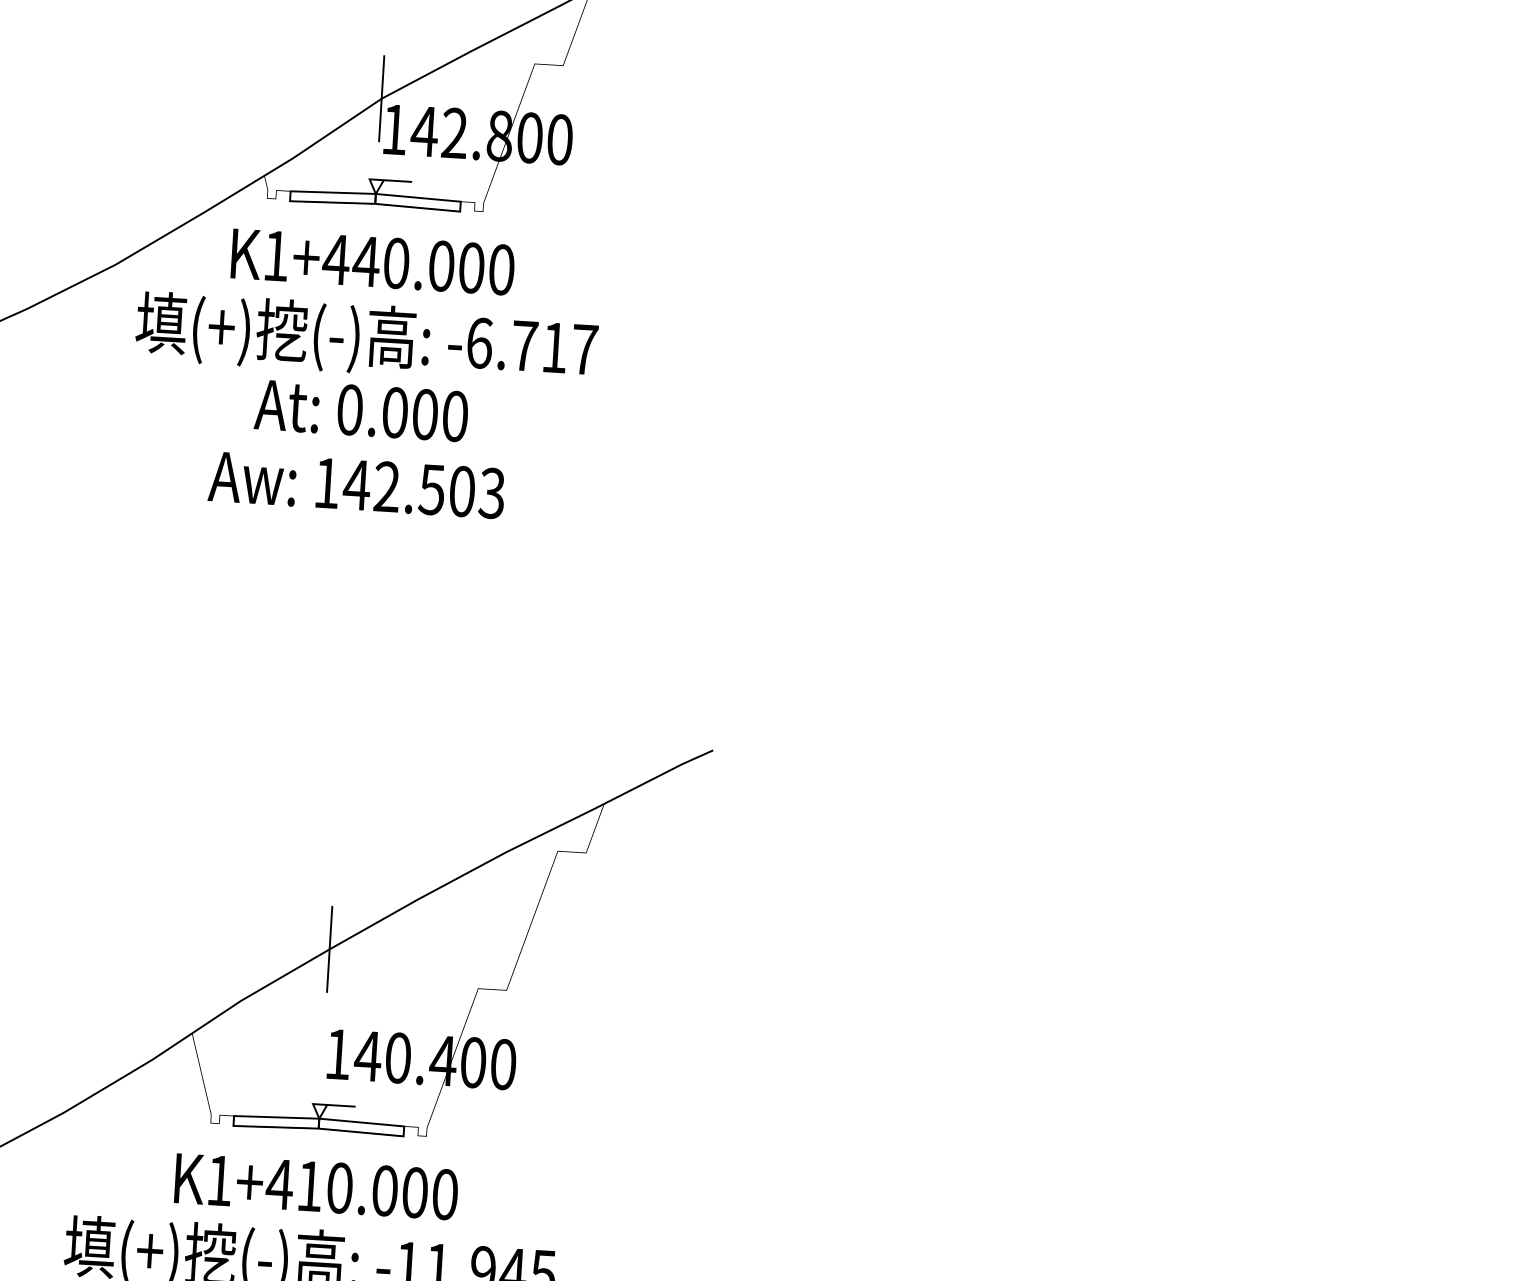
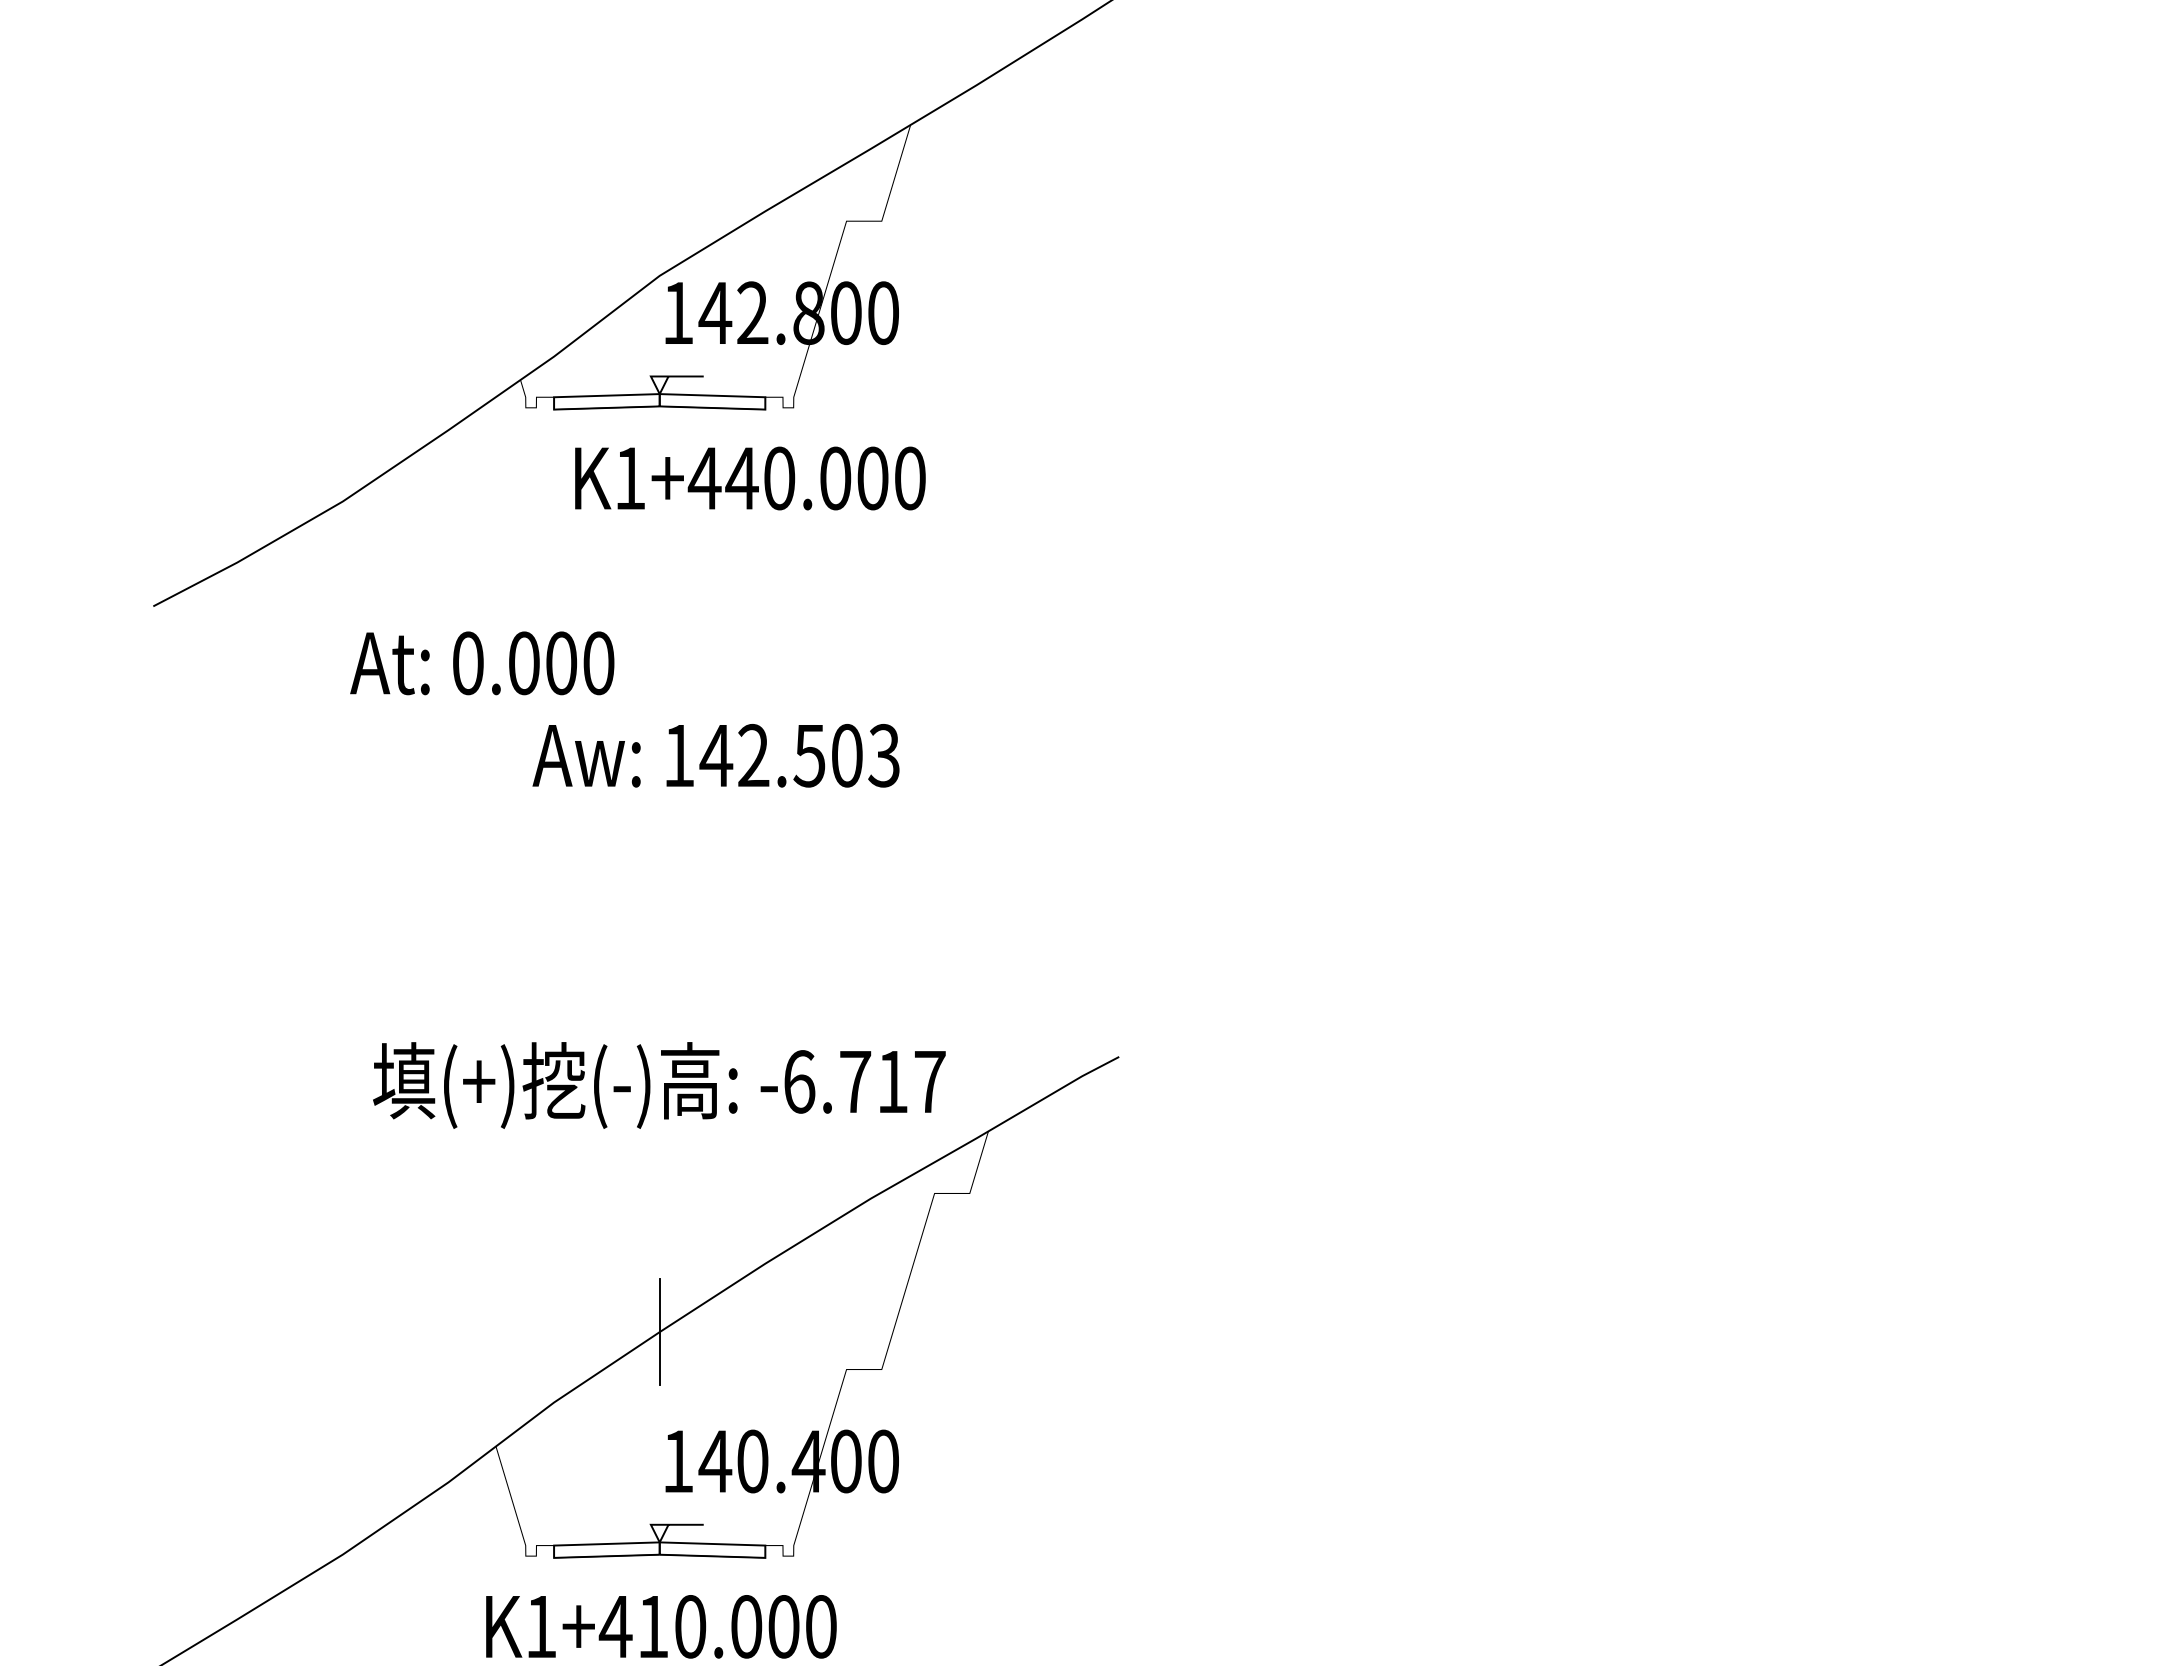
line: (381, 98) -> (659, 275), removed
text: (373, 262) -> (750, 478), moved
text: (366, 339) -> (659, 1085), moved
text: (361, 410) -> (482, 663), moved
text: (356, 484) -> (715, 755), moved

